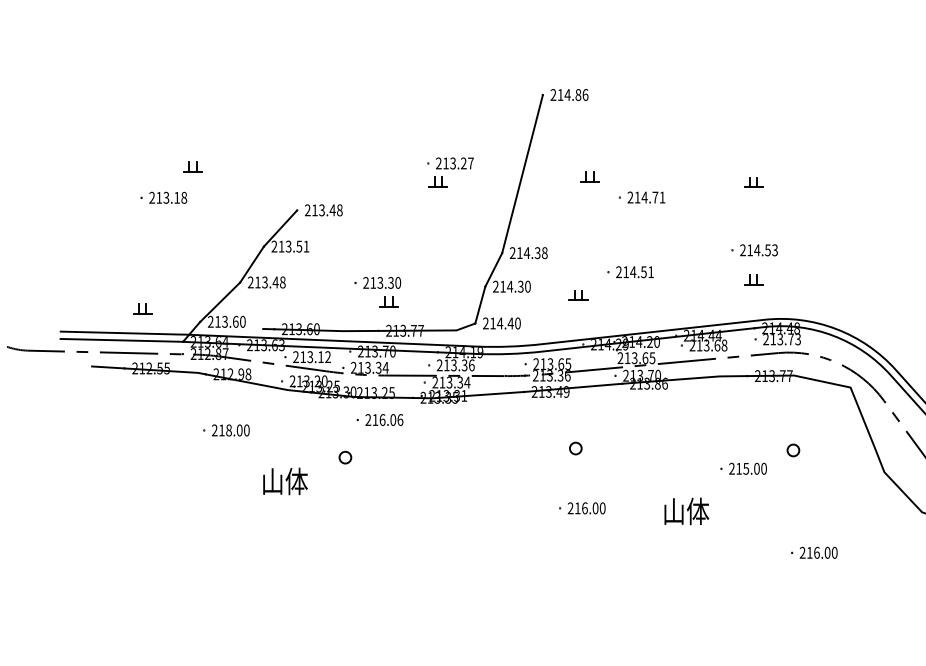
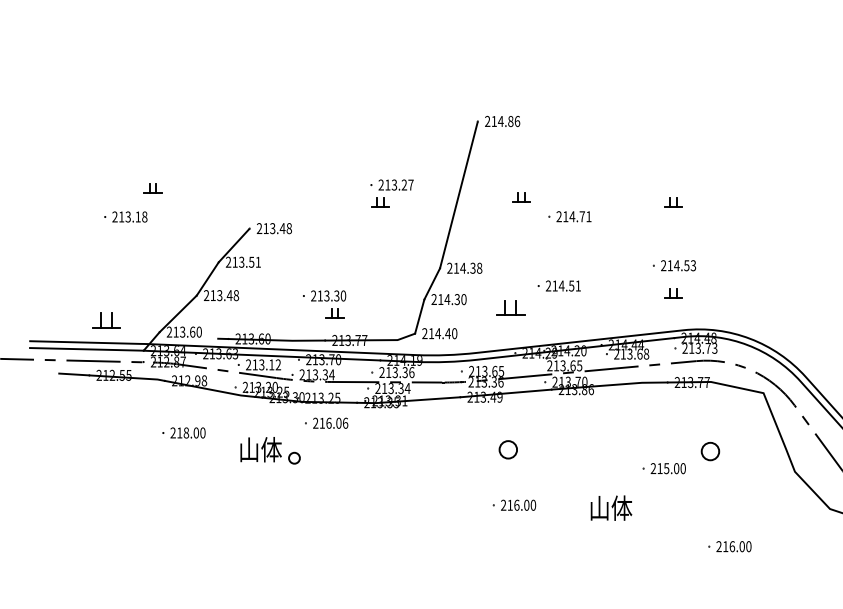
part: (578, 295) -> (510, 307), size x1.6
part: (142, 308) -> (106, 319), size x1.6
part: (575, 448) -> (508, 449), size x1.6
part: (793, 450) -> (710, 451), size x1.6
text: (285, 481) -> (261, 449), moved

